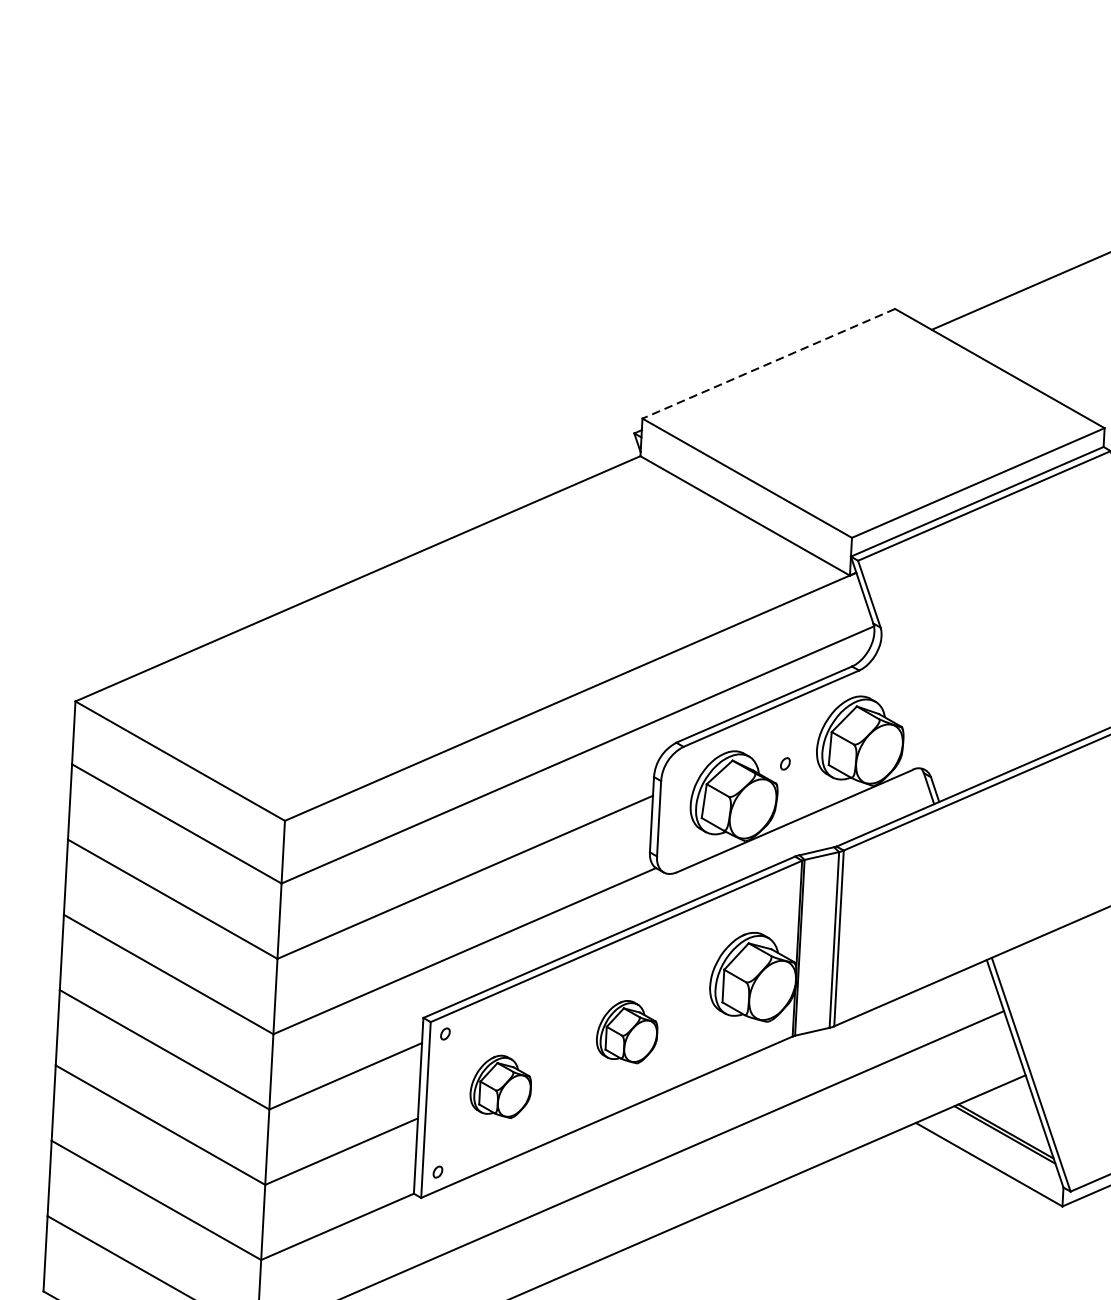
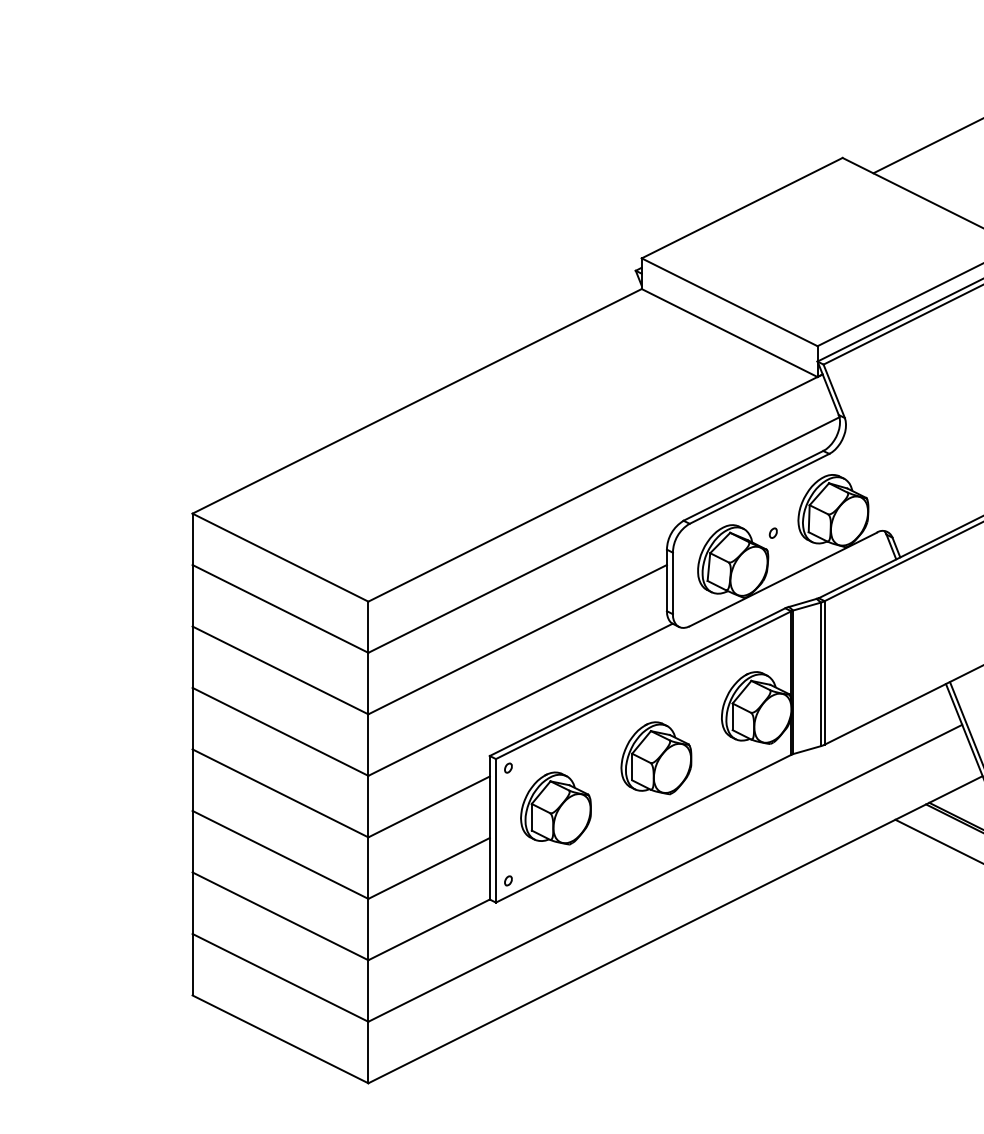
line: (767, 364) -> (741, 208), dashed -> solid
part: (627, 1032) -> (656, 758), size x1.43
part: (500, 1086) -> (555, 808), size x1.43

